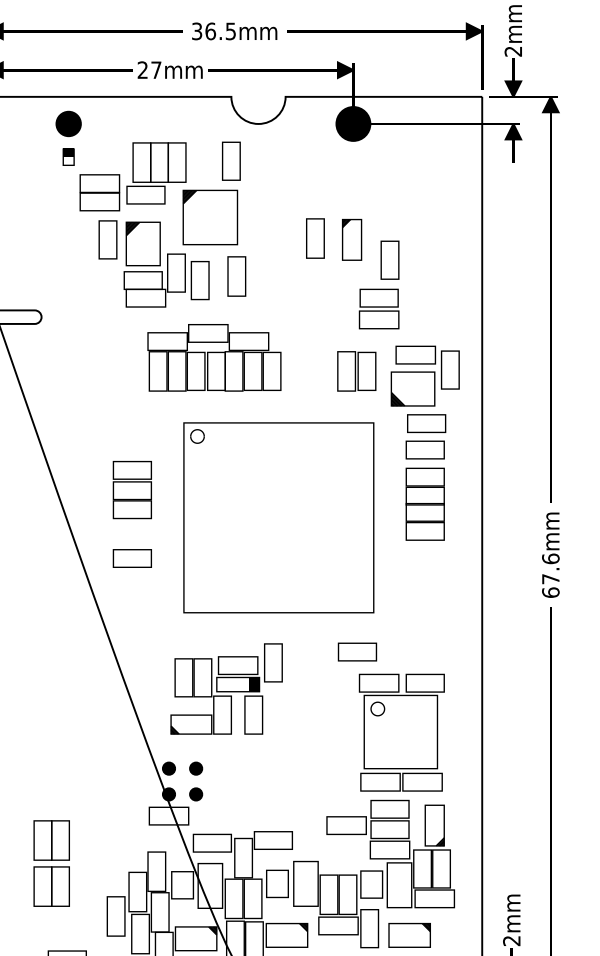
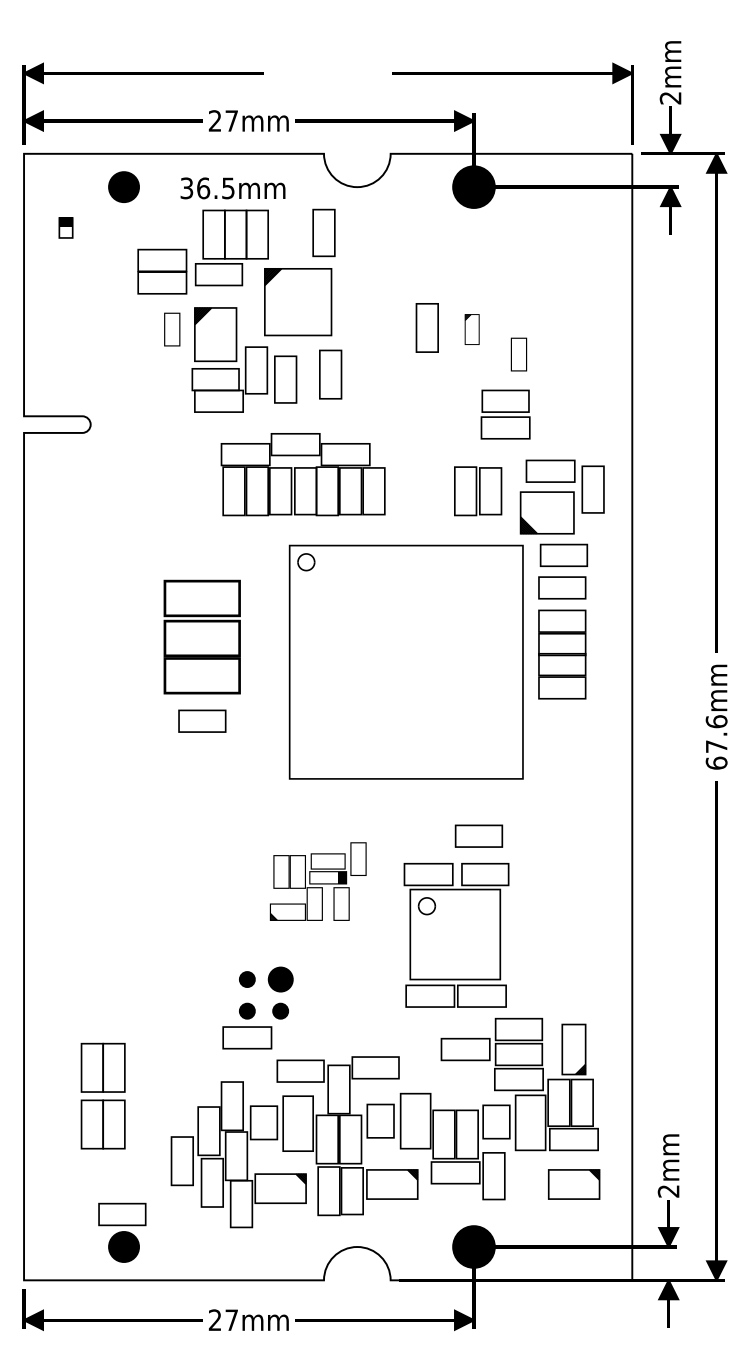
text: (234, 31) -> (232, 188), moved
part: (68, 156) -> (65, 227), moved
part: (107, 239) -> (171, 329), size x0.7
part: (351, 239) -> (471, 329), size x0.6
part: (389, 260) -> (518, 354), size x0.7
part: (132, 489) -> (202, 636), size x1.6
part: (278, 517) -> (405, 661), moved
part: (226, 688) -> (318, 881), size x0.7
part: (401, 732) -> (456, 935), moved
part: (195, 768) -> (280, 979), size x1.6
part: (409, 935) -> (574, 1184), moved

